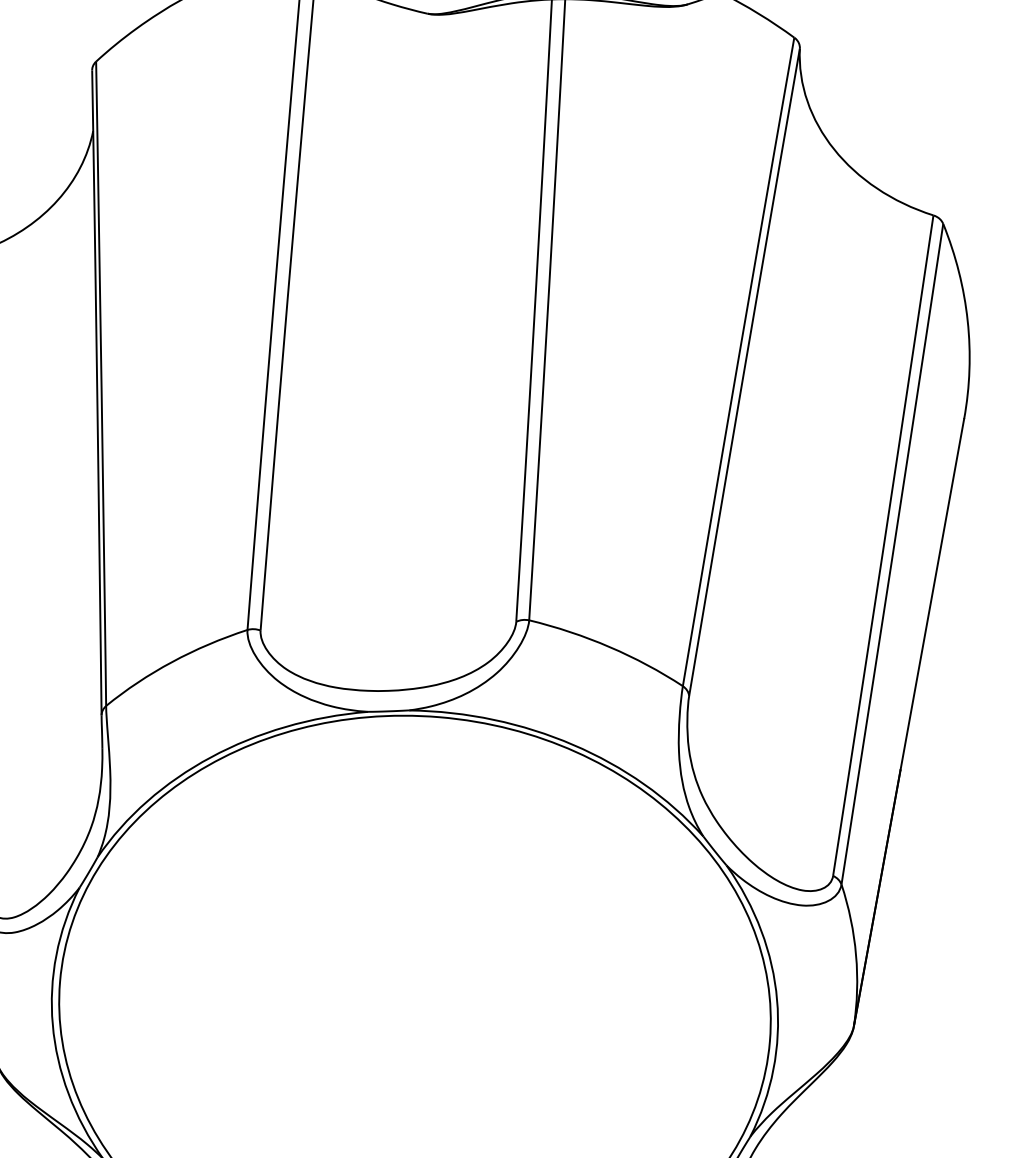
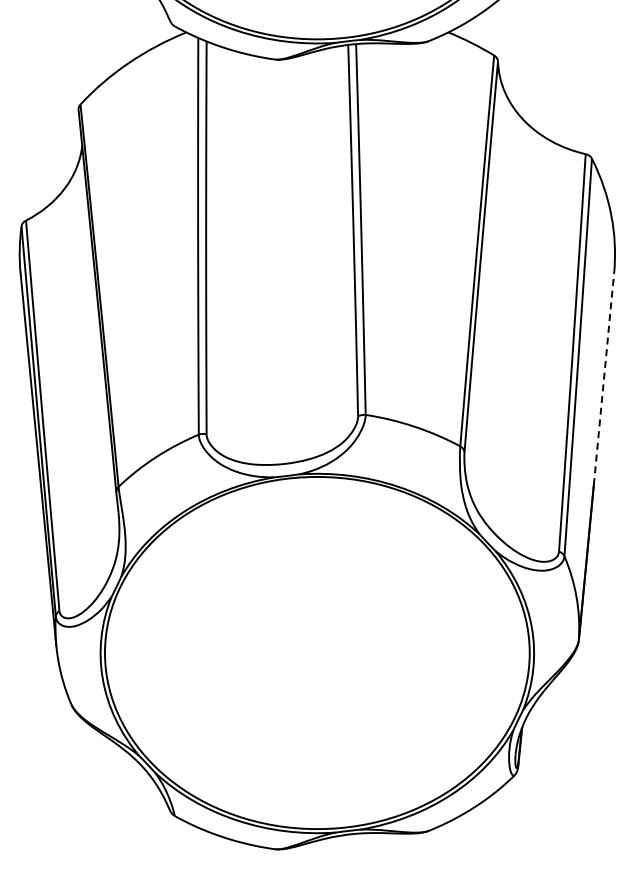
line: (933, 592) -> (604, 378), solid -> dashed

